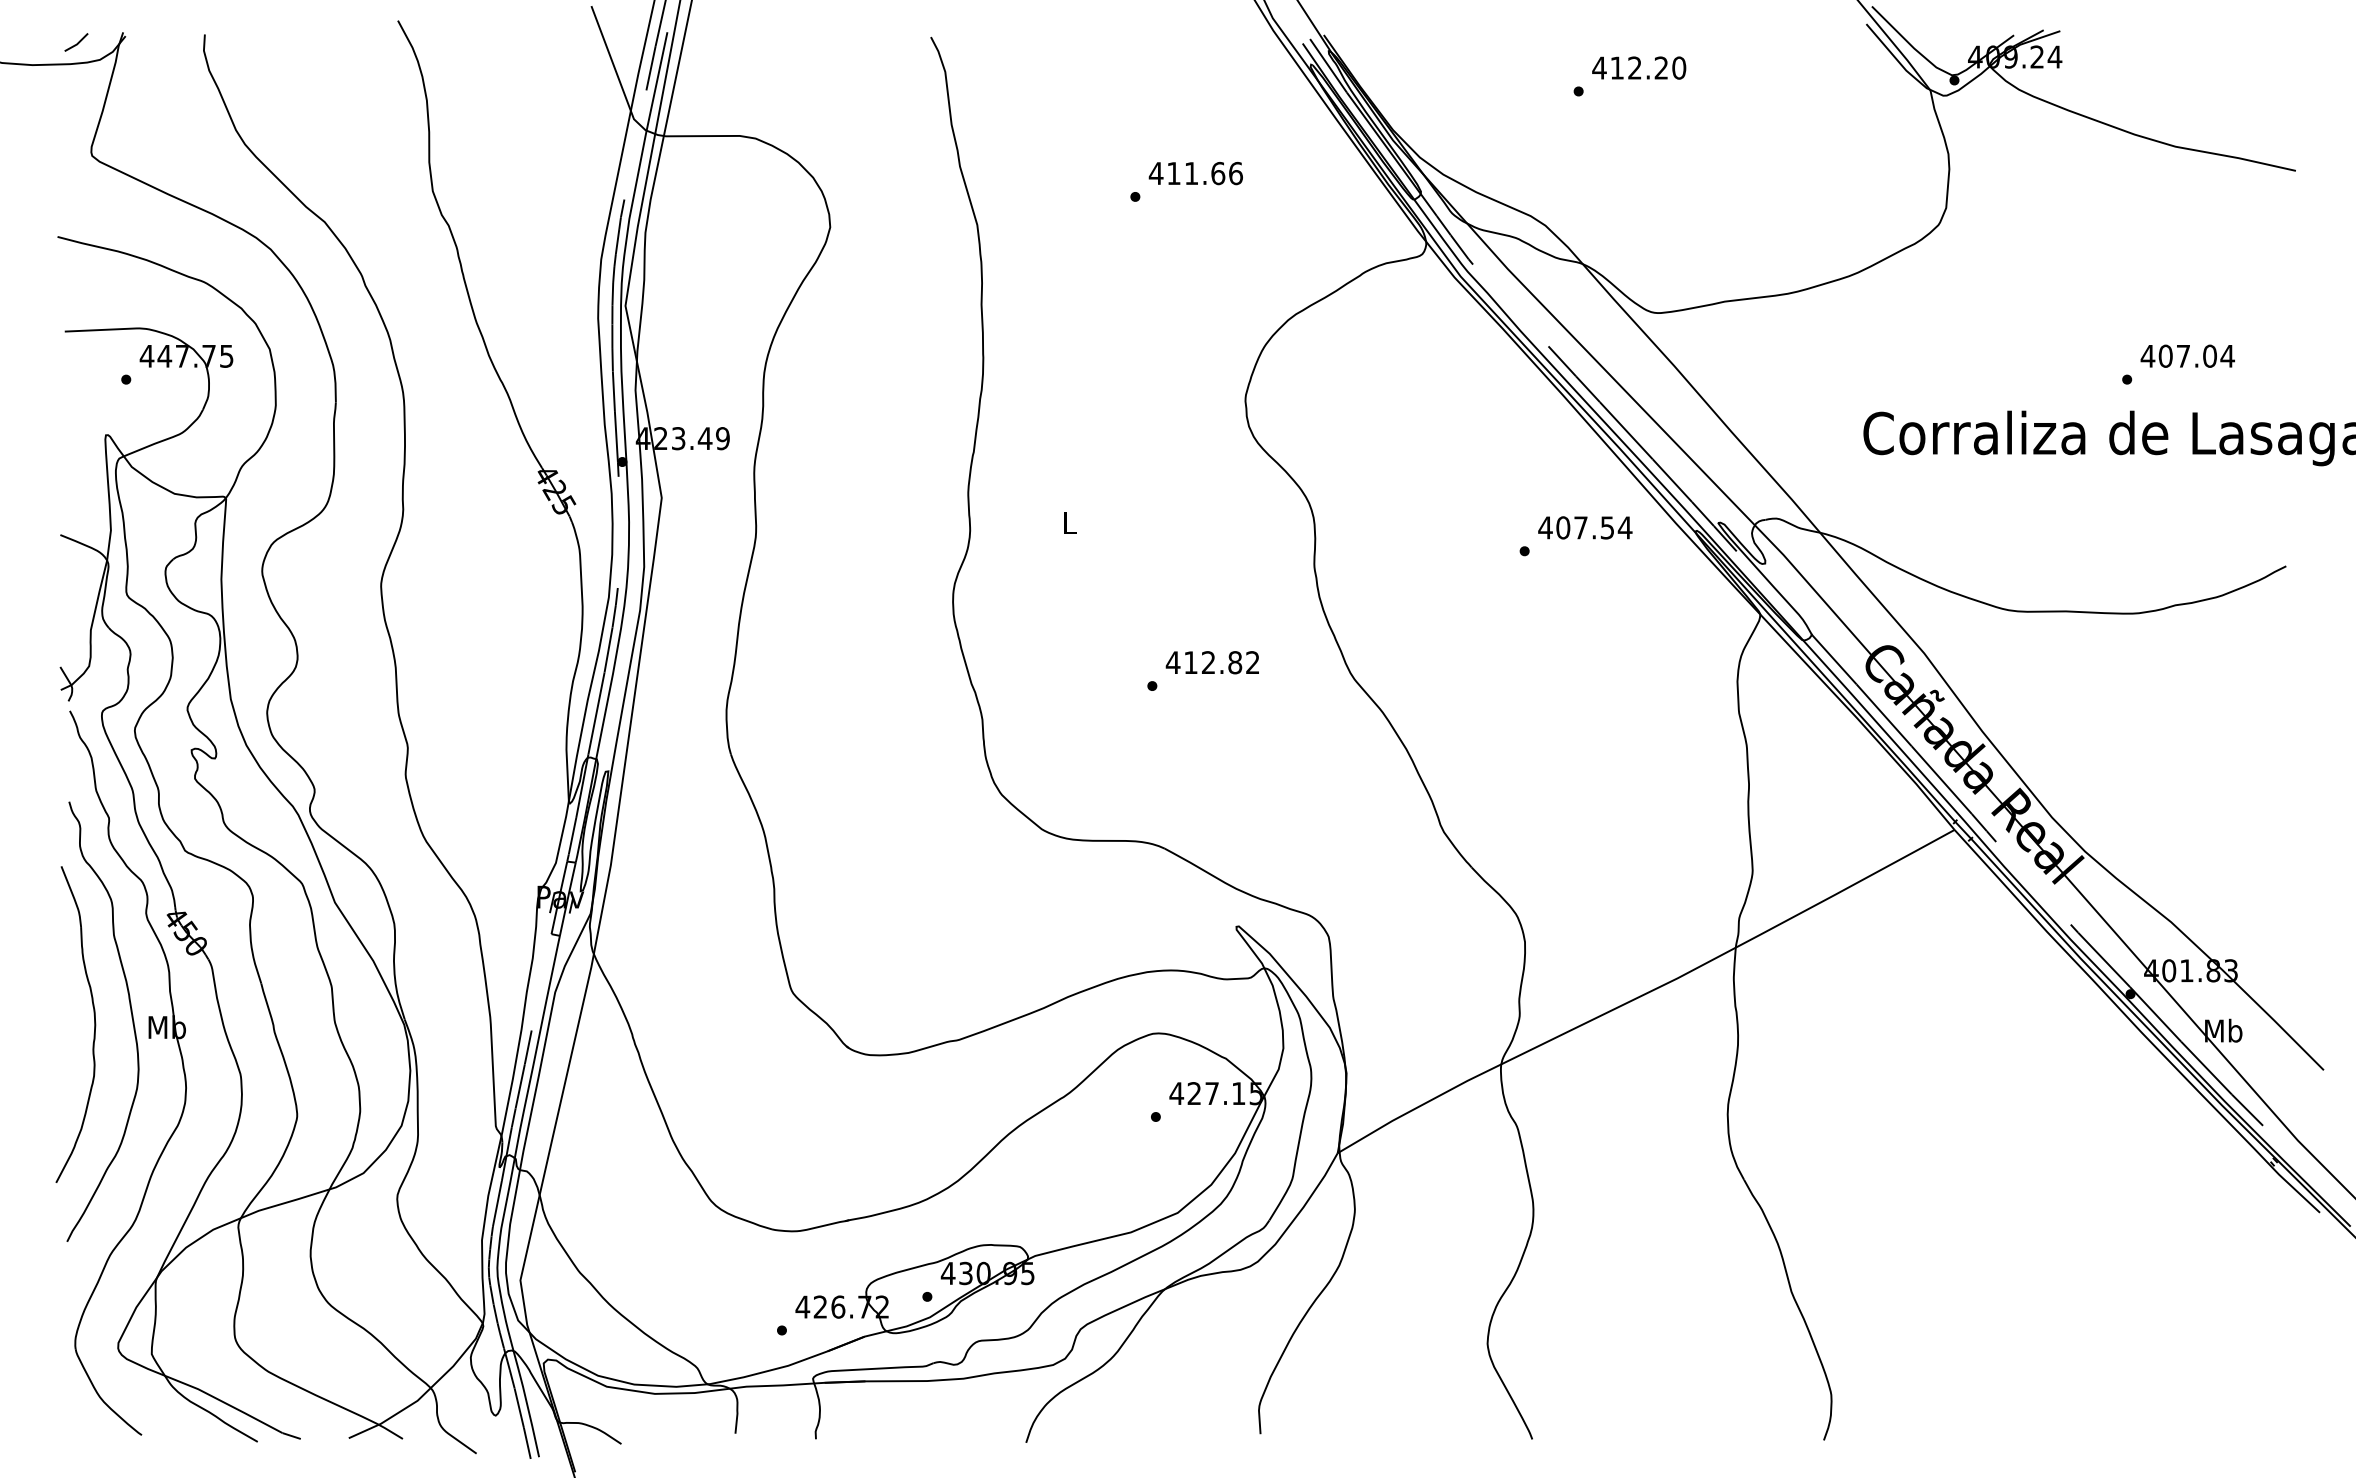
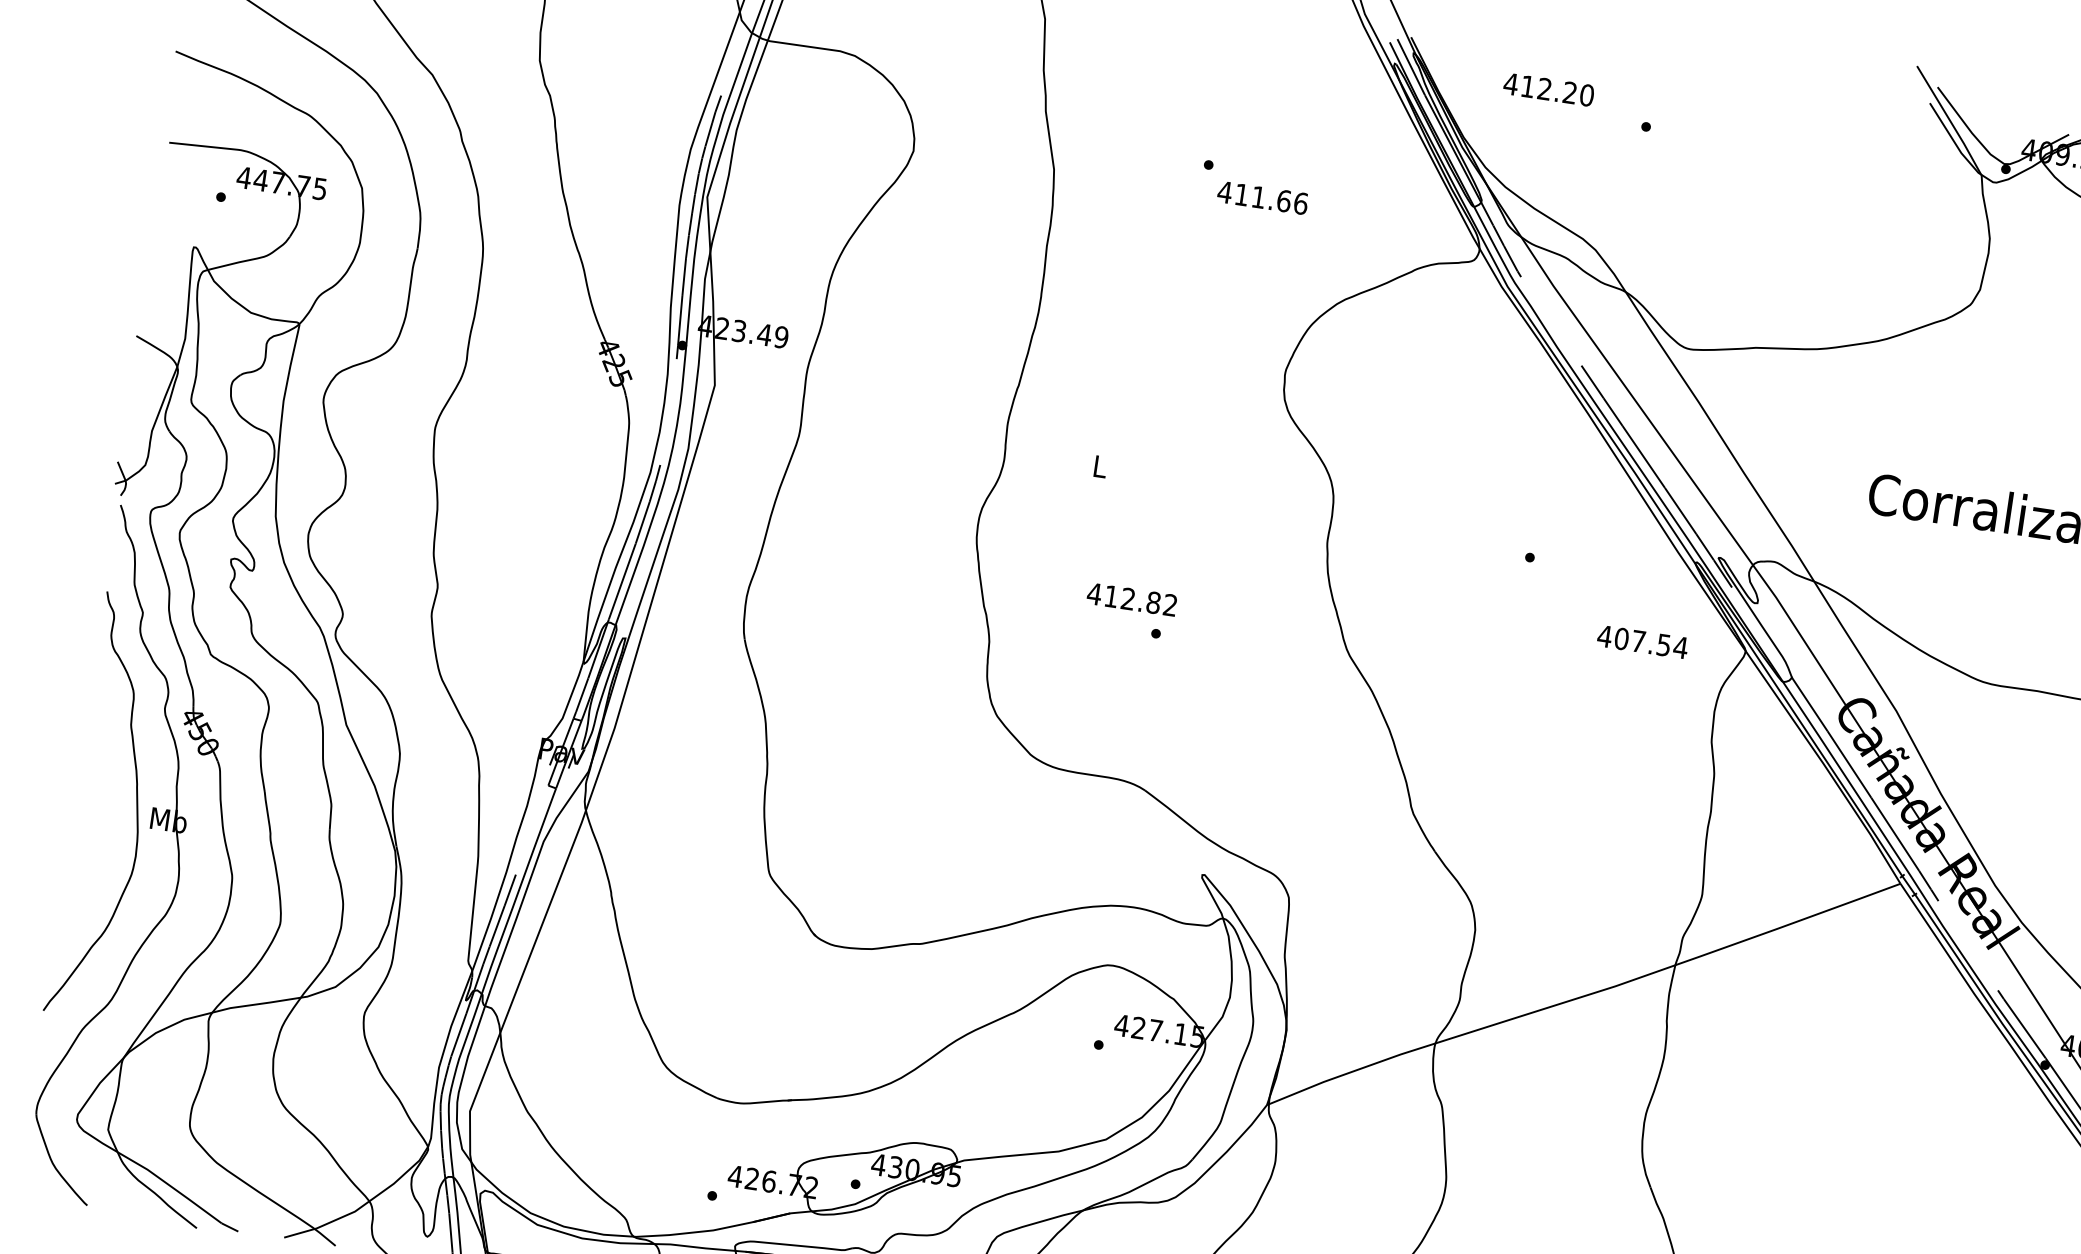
text: (1639, 67) -> (1549, 89), moved
text: (1195, 173) -> (1262, 197), moved
text: (1585, 527) -> (1643, 641), moved
text: (1211, 662) -> (1131, 599), moved
part: (94, 1024) -> (99, 807), removed

